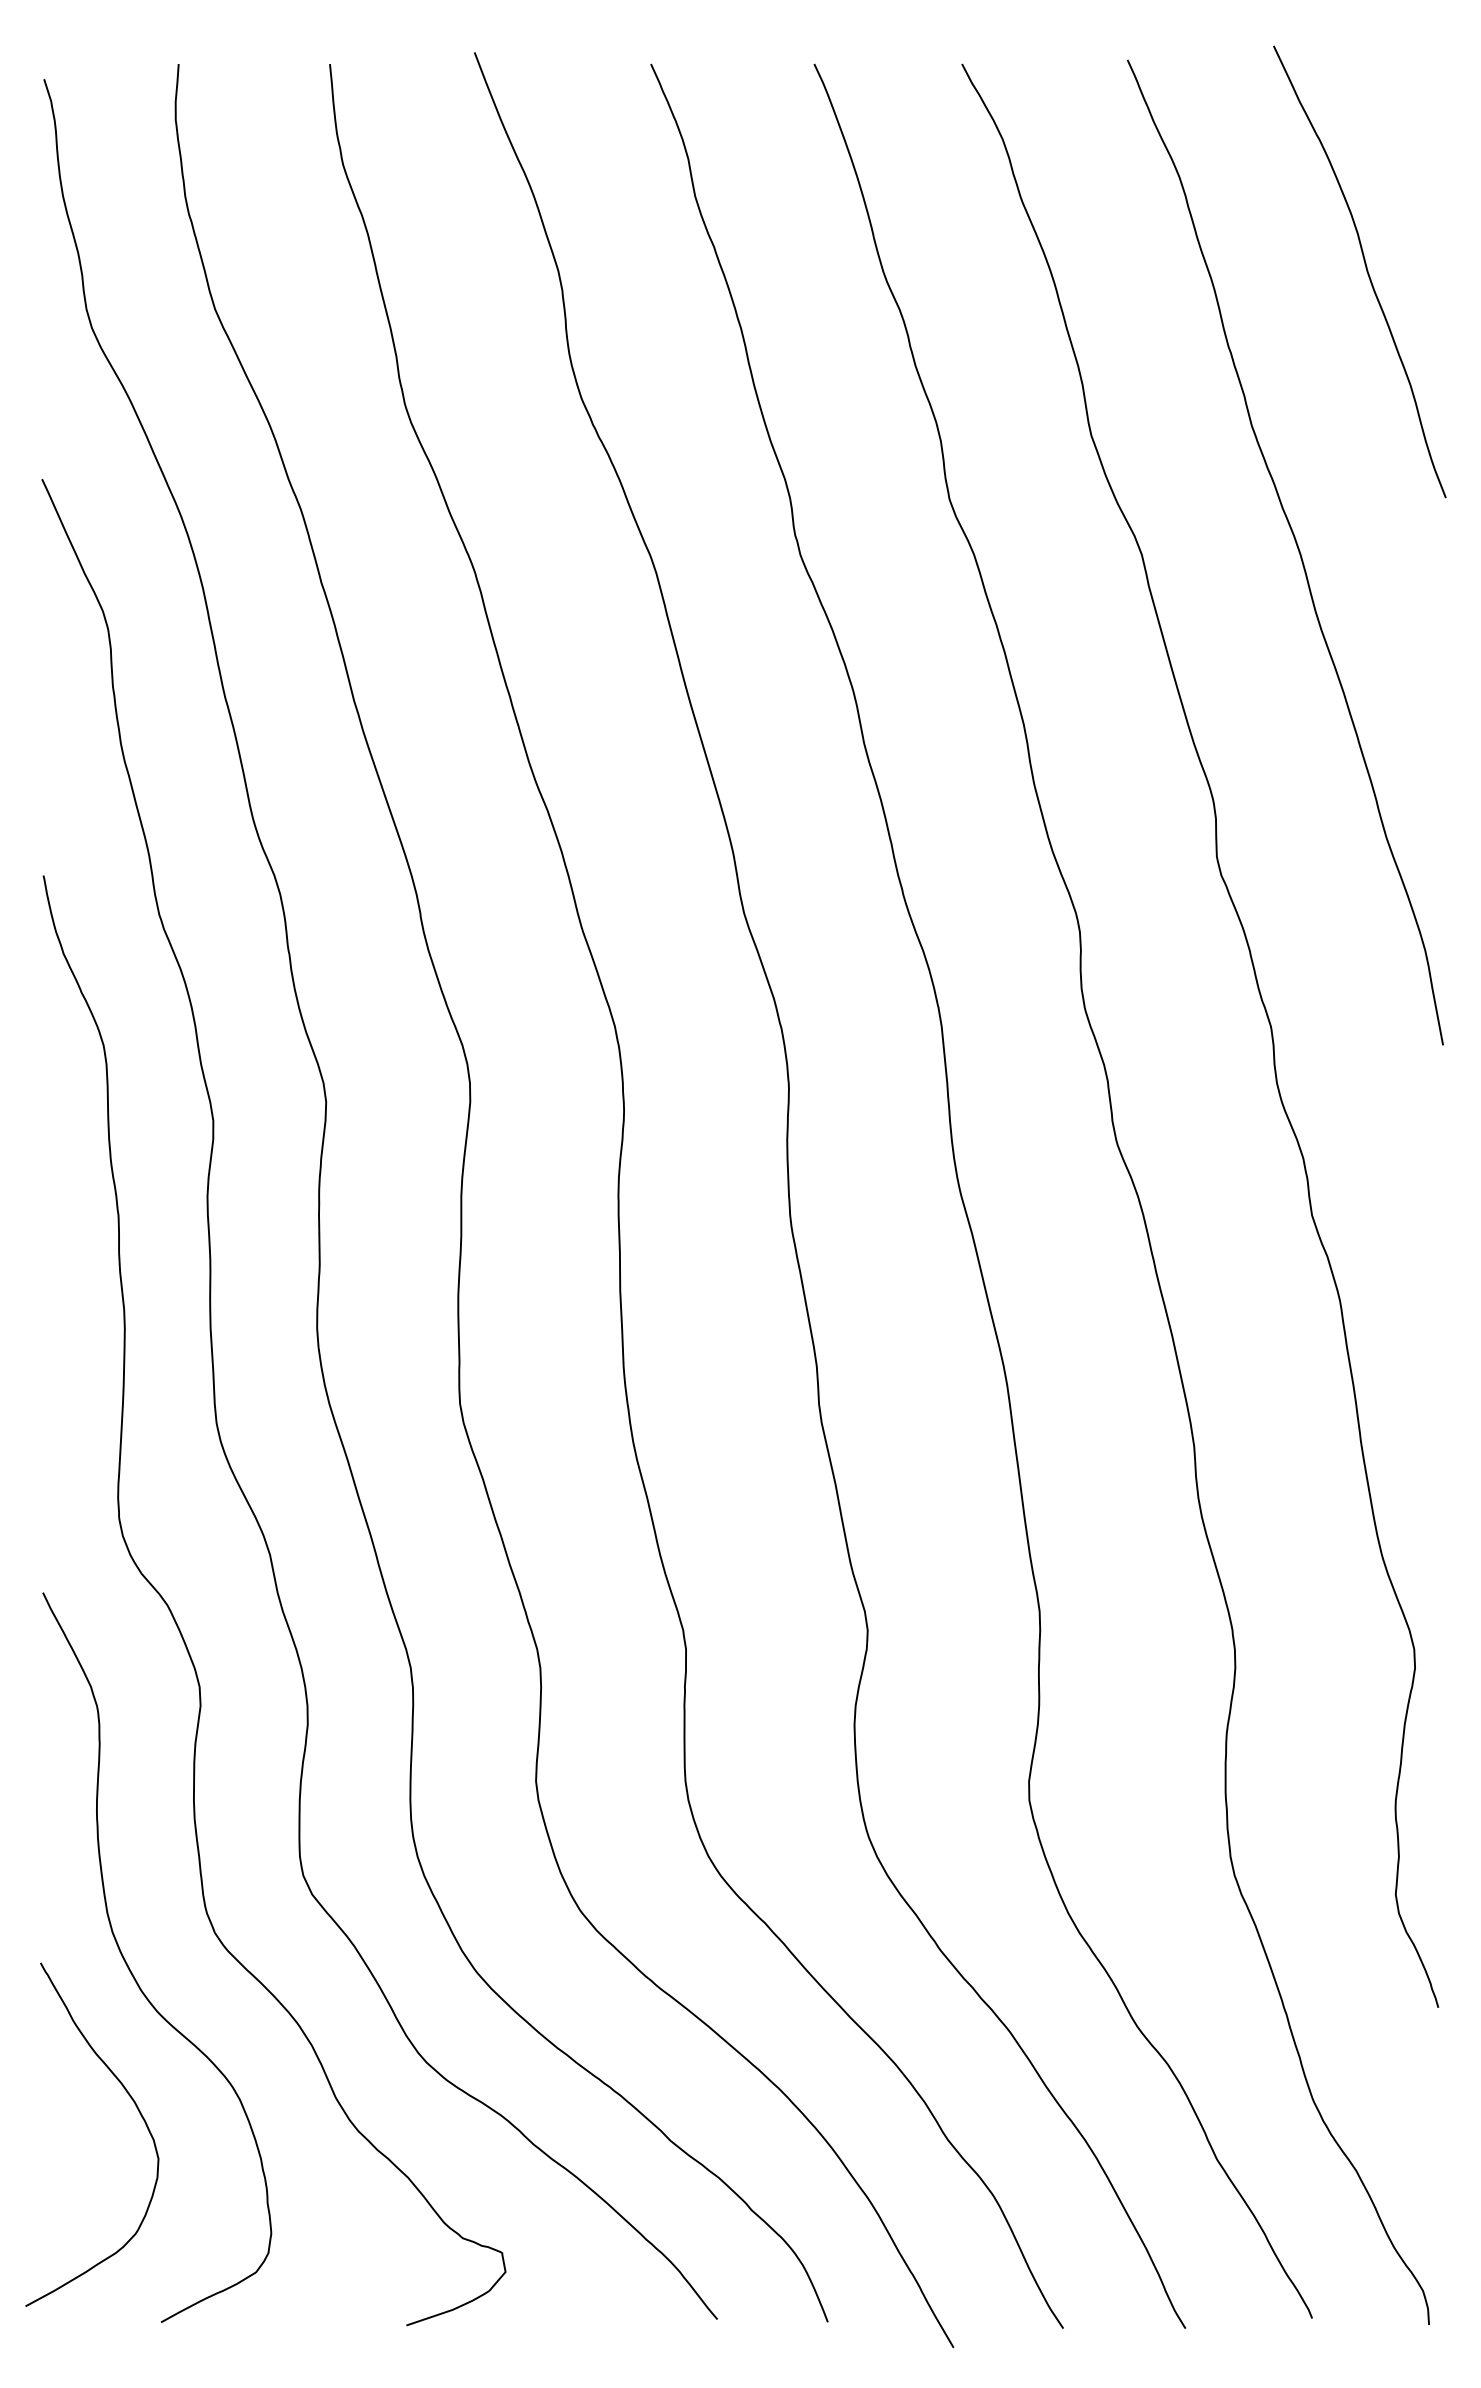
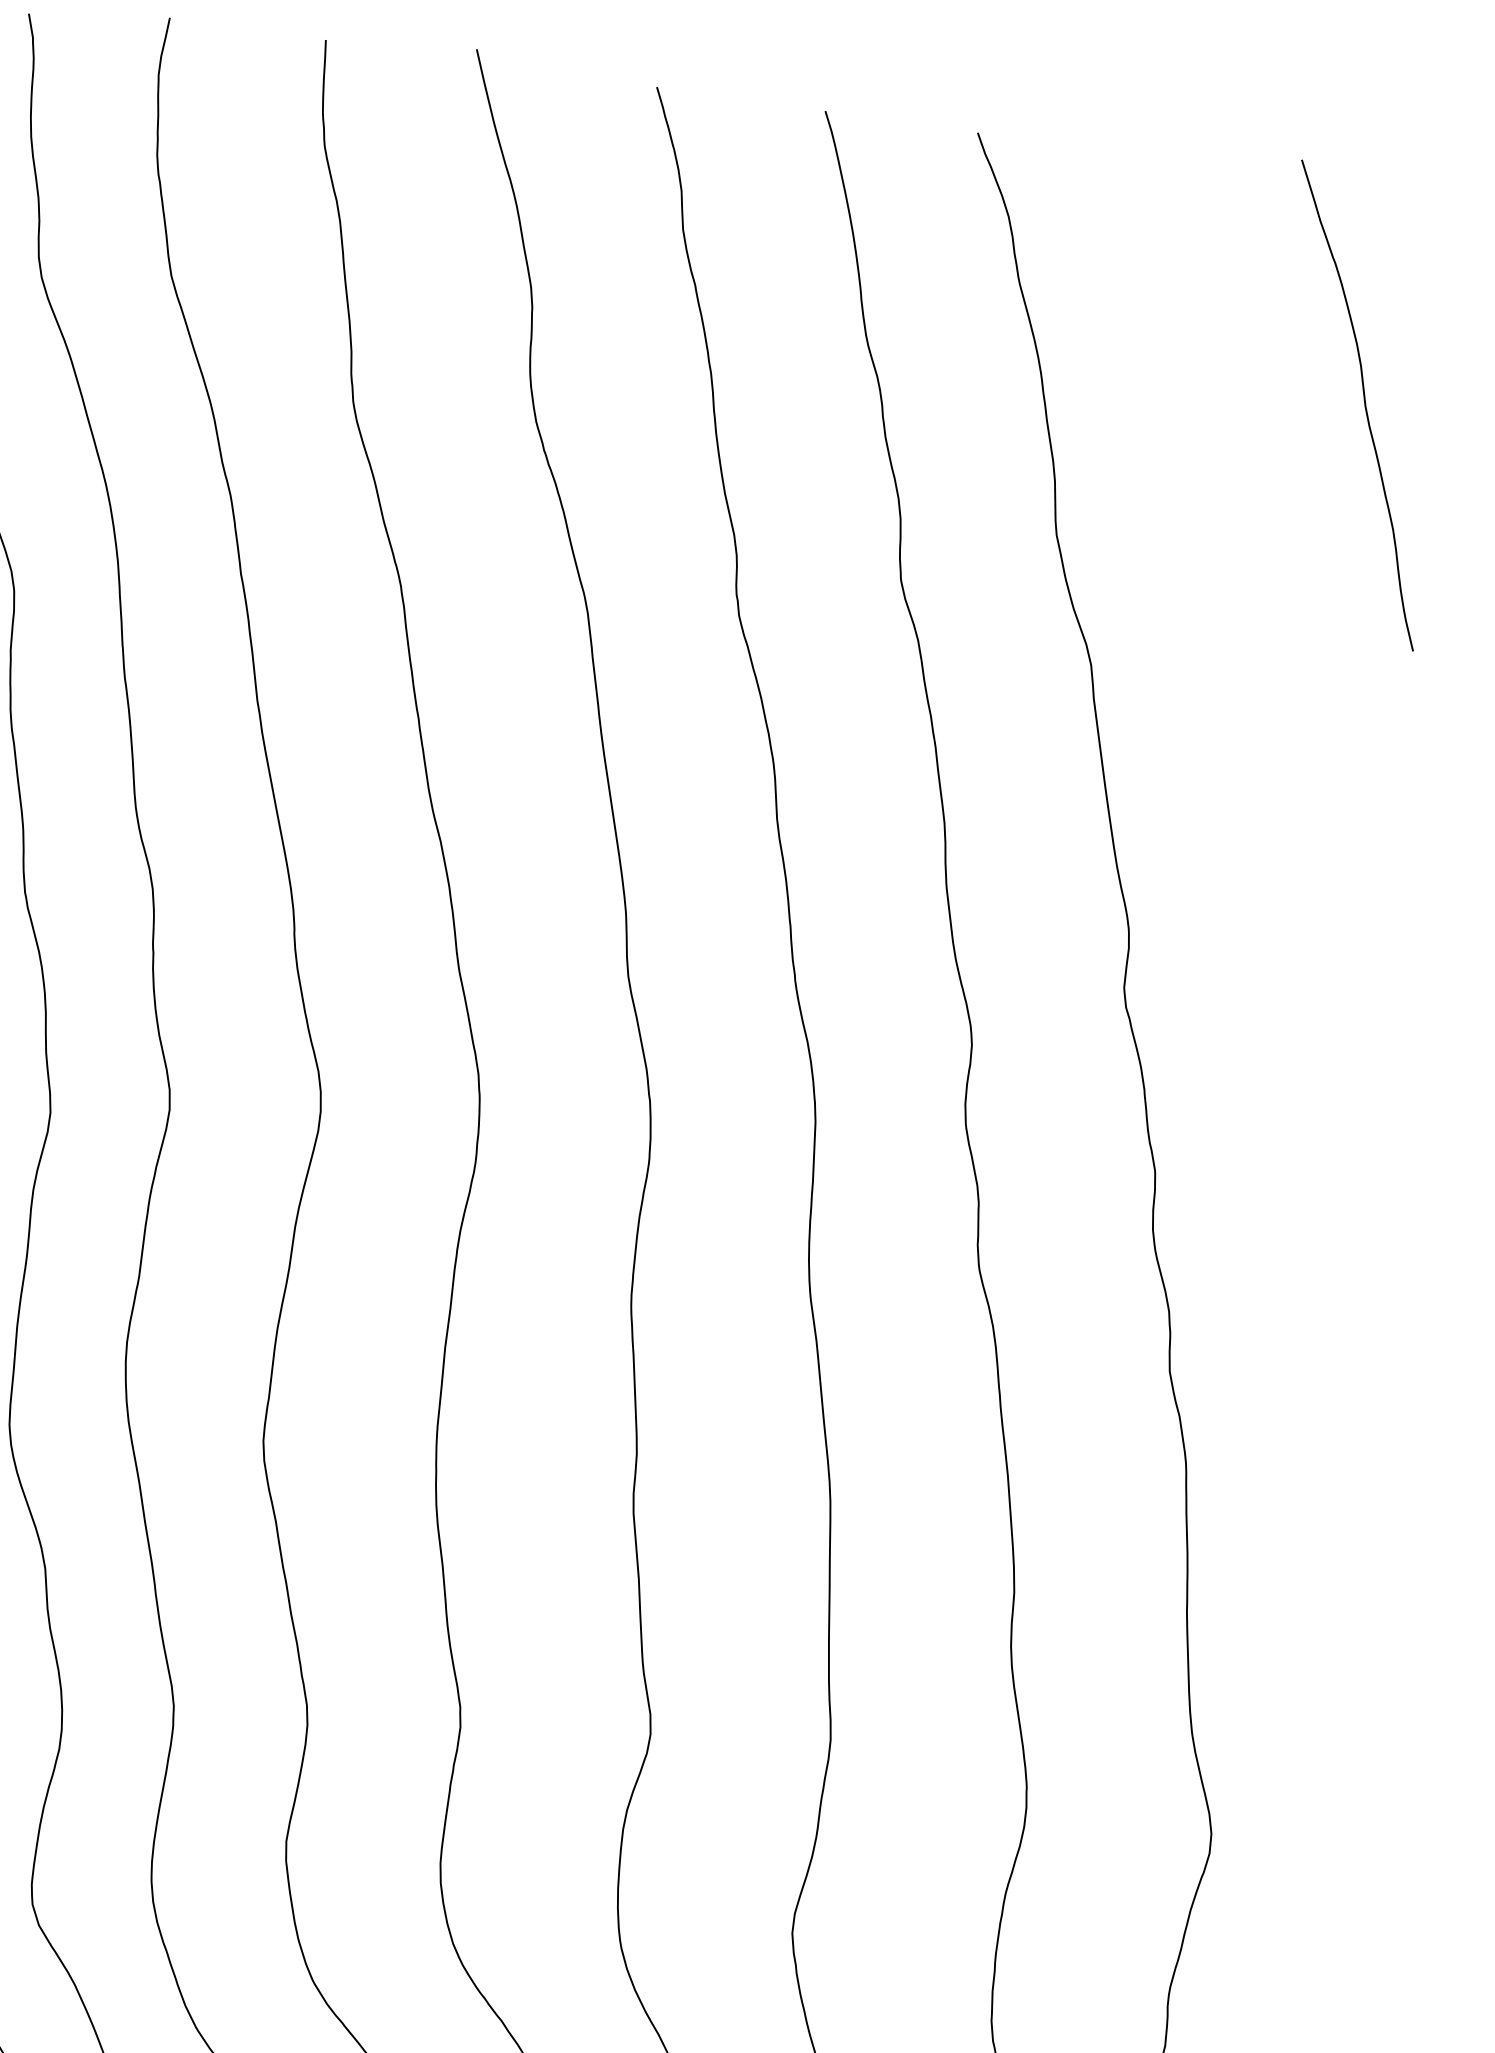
curve: (1297, 549) -> (1252, 682), removed

